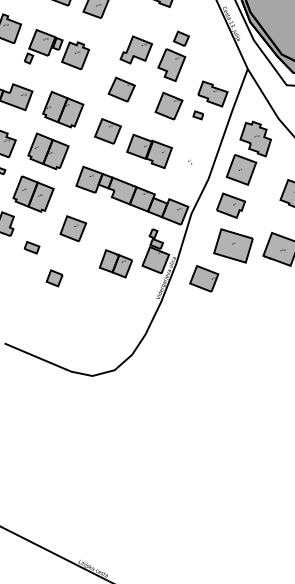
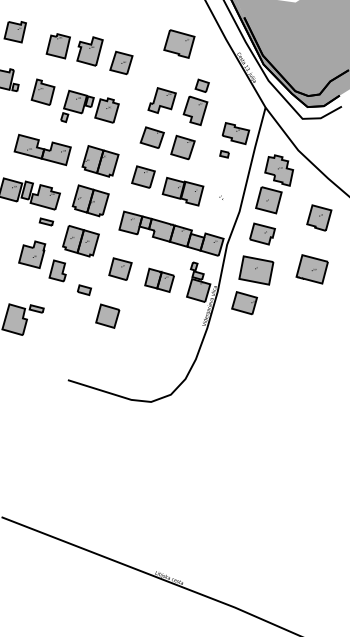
part: (168, 106) -> (182, 147), moved
part: (233, 245) -> (256, 270), moved
part: (115, 262) -> (159, 279), moved
part: (54, 277) -> (107, 315), size x1.67

